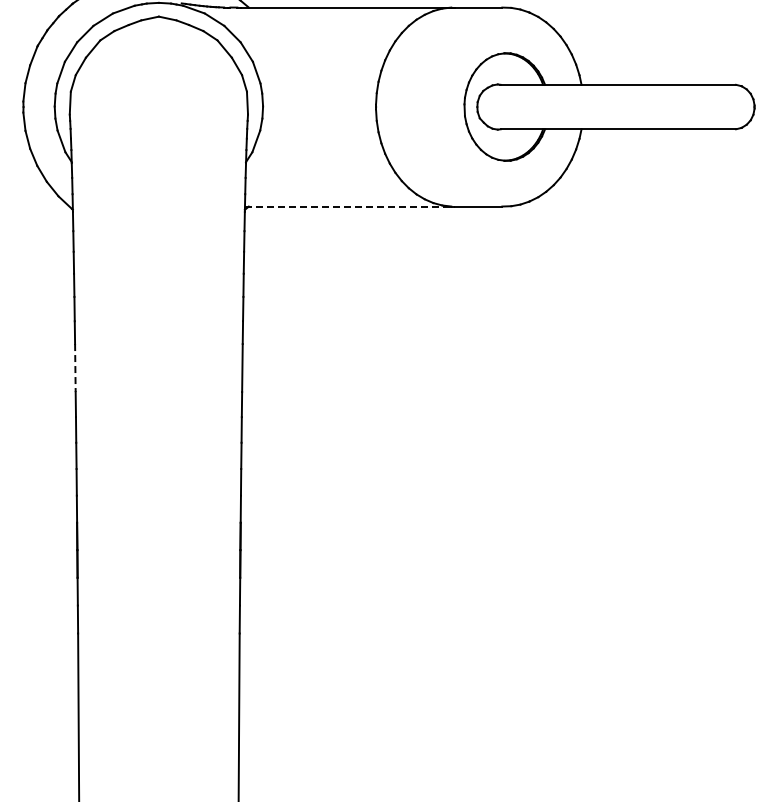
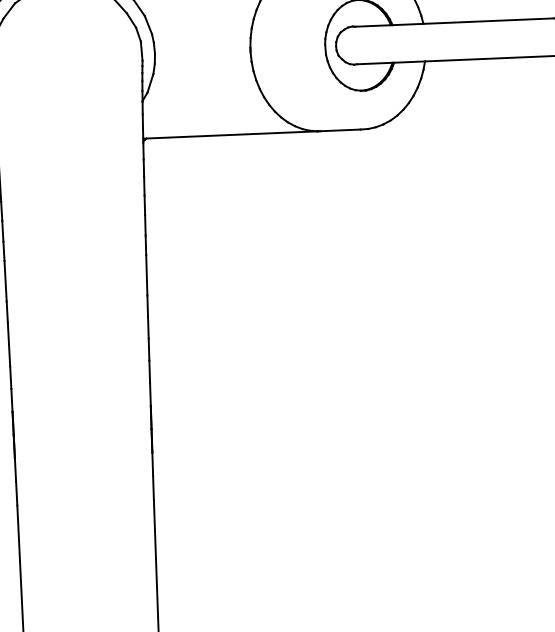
line: (349, 206) -> (231, 134), dashed -> solid
line: (75, 368) -> (5, 281), dashed -> solid

